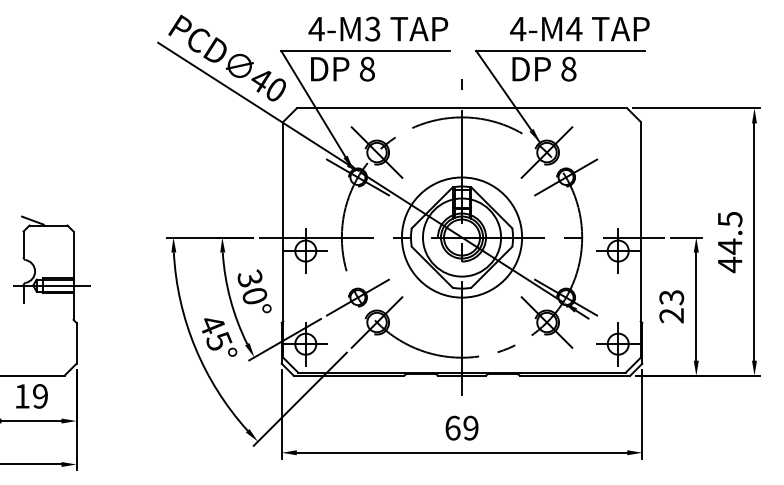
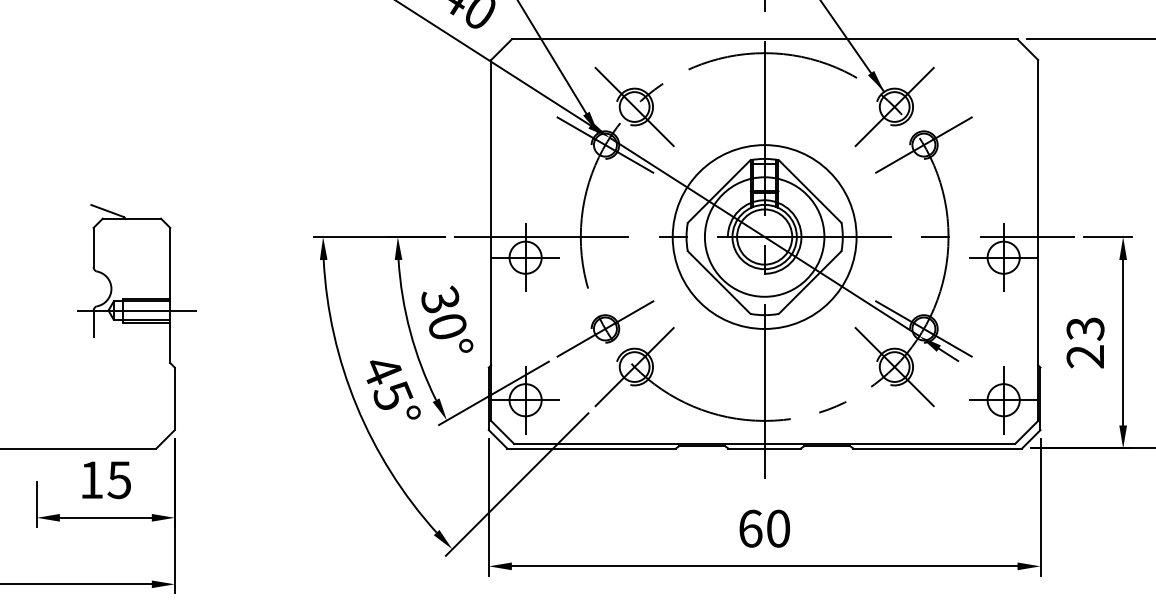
text: (39, 396) -> (118, 480), 19 -> 15
text: (470, 427) -> (777, 527), 69 -> 60

